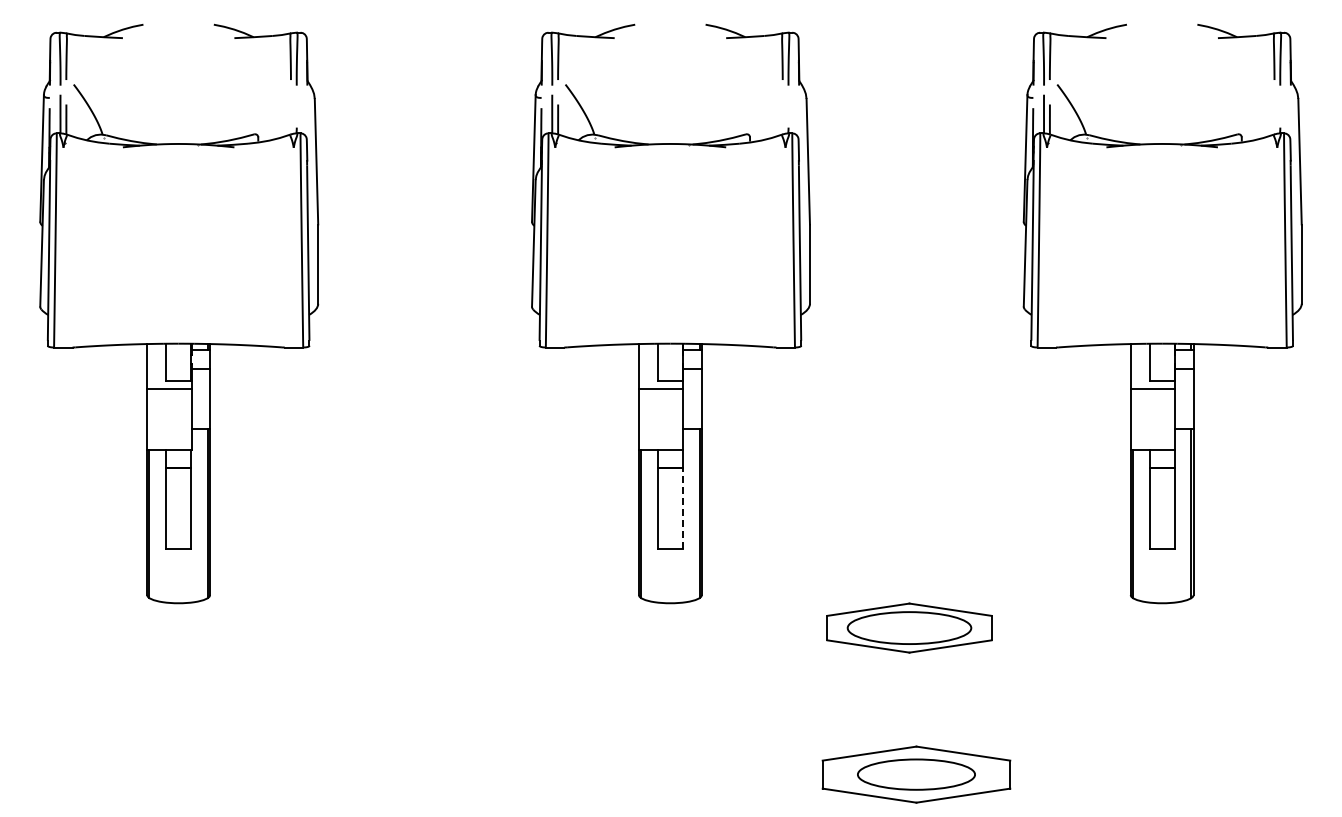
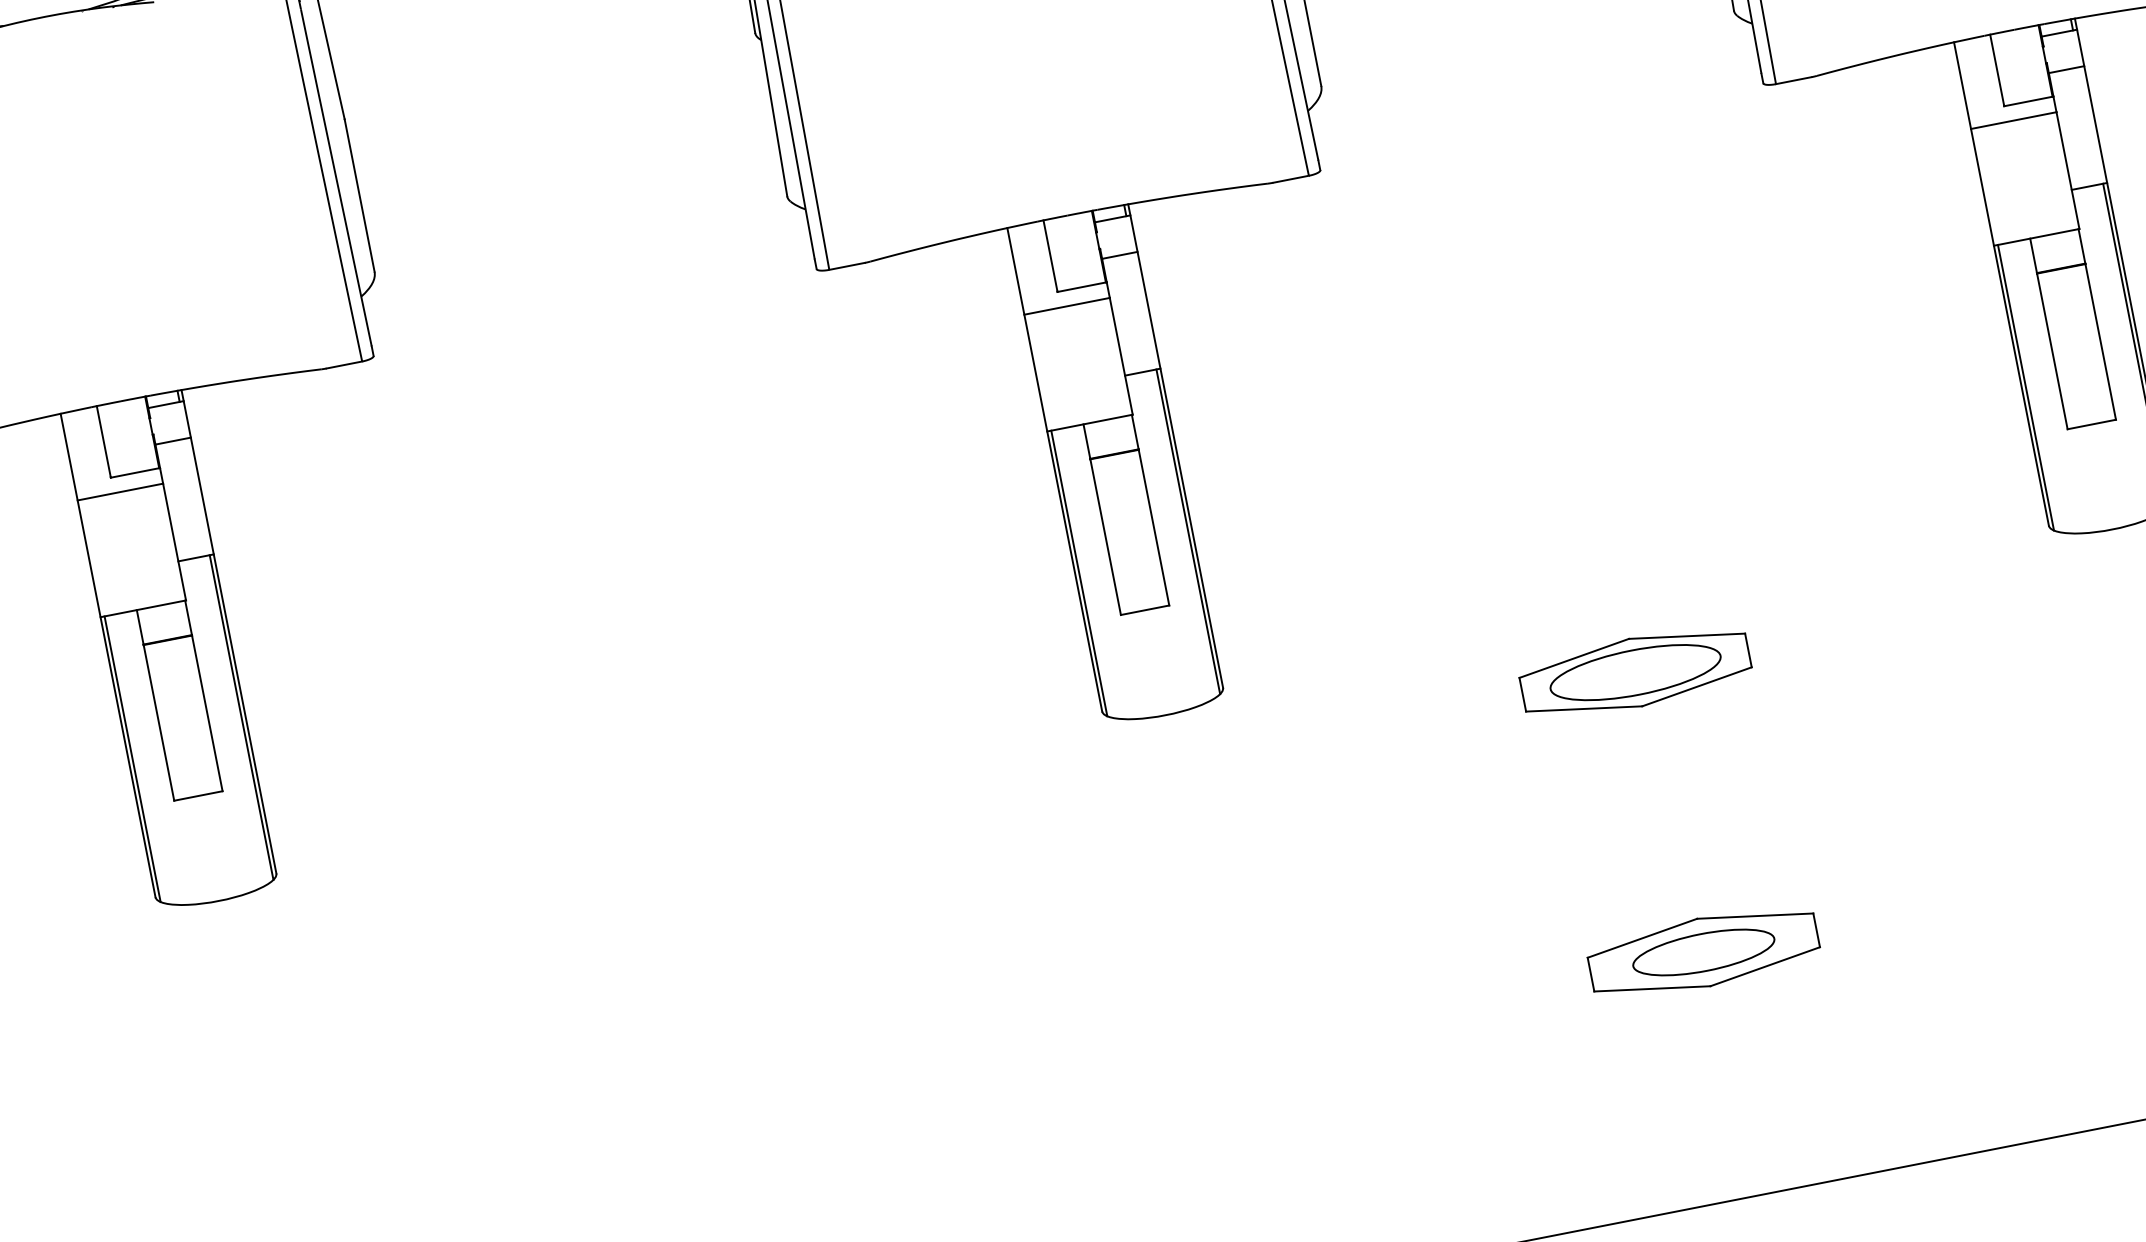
line: (682, 507) -> (1152, 526), dashed -> solid
part: (909, 627) -> (1635, 671), size x0.71
part: (915, 774) -> (1702, 952), size x0.62

